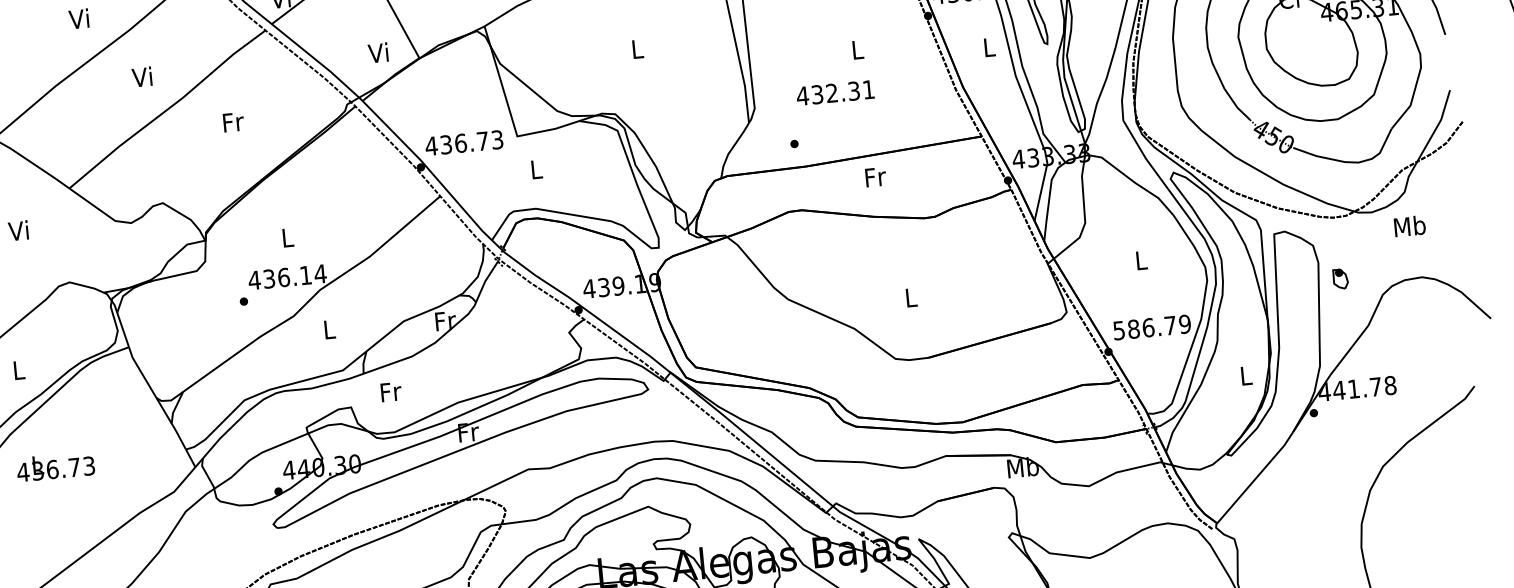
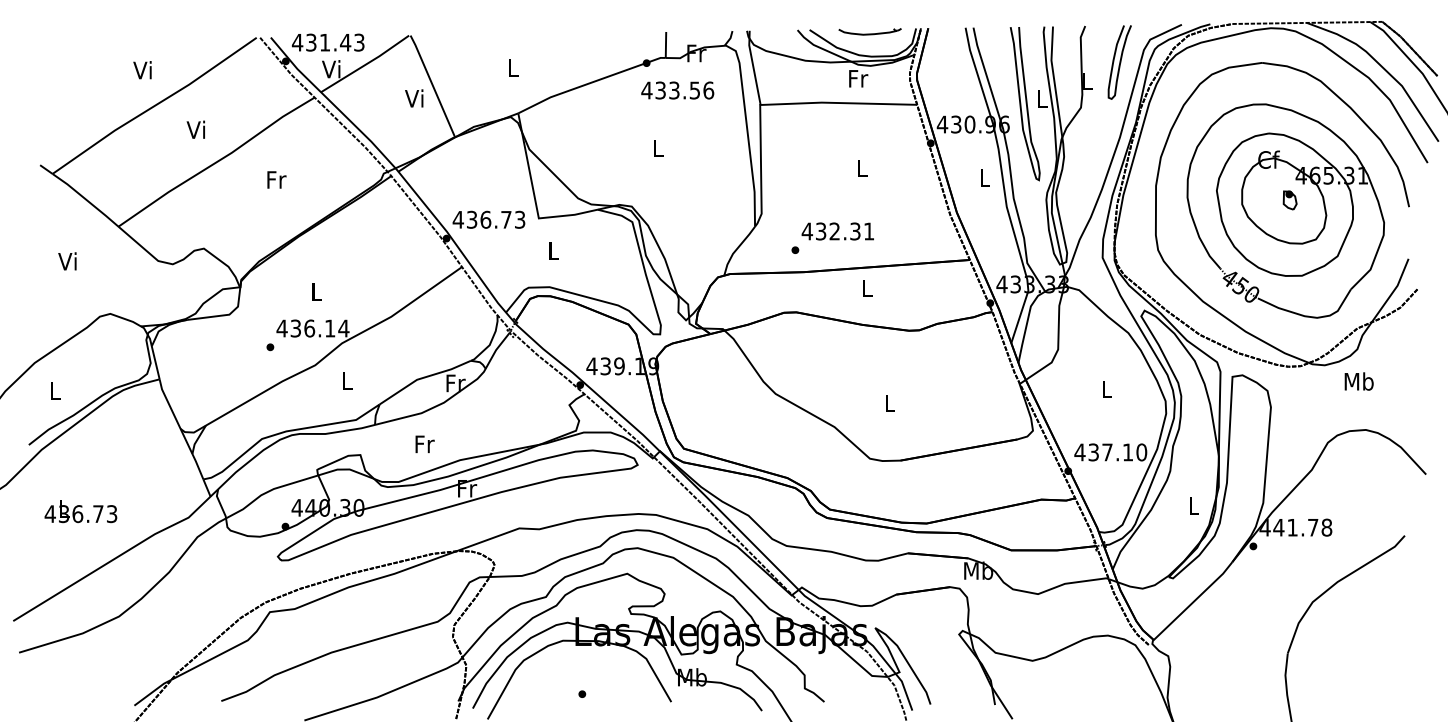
text: (378, 52) -> (414, 98), moved
text: (834, 92) -> (837, 231), moved
text: (875, 177) -> (867, 288), Fr -> L
part: (1339, 279) -> (1289, 200), moved
text: (1151, 327) -> (1110, 452), 586.79 -> 437.10
text: (390, 392) -> (424, 444), moved
text: (55, 466) -> (80, 511), moved

